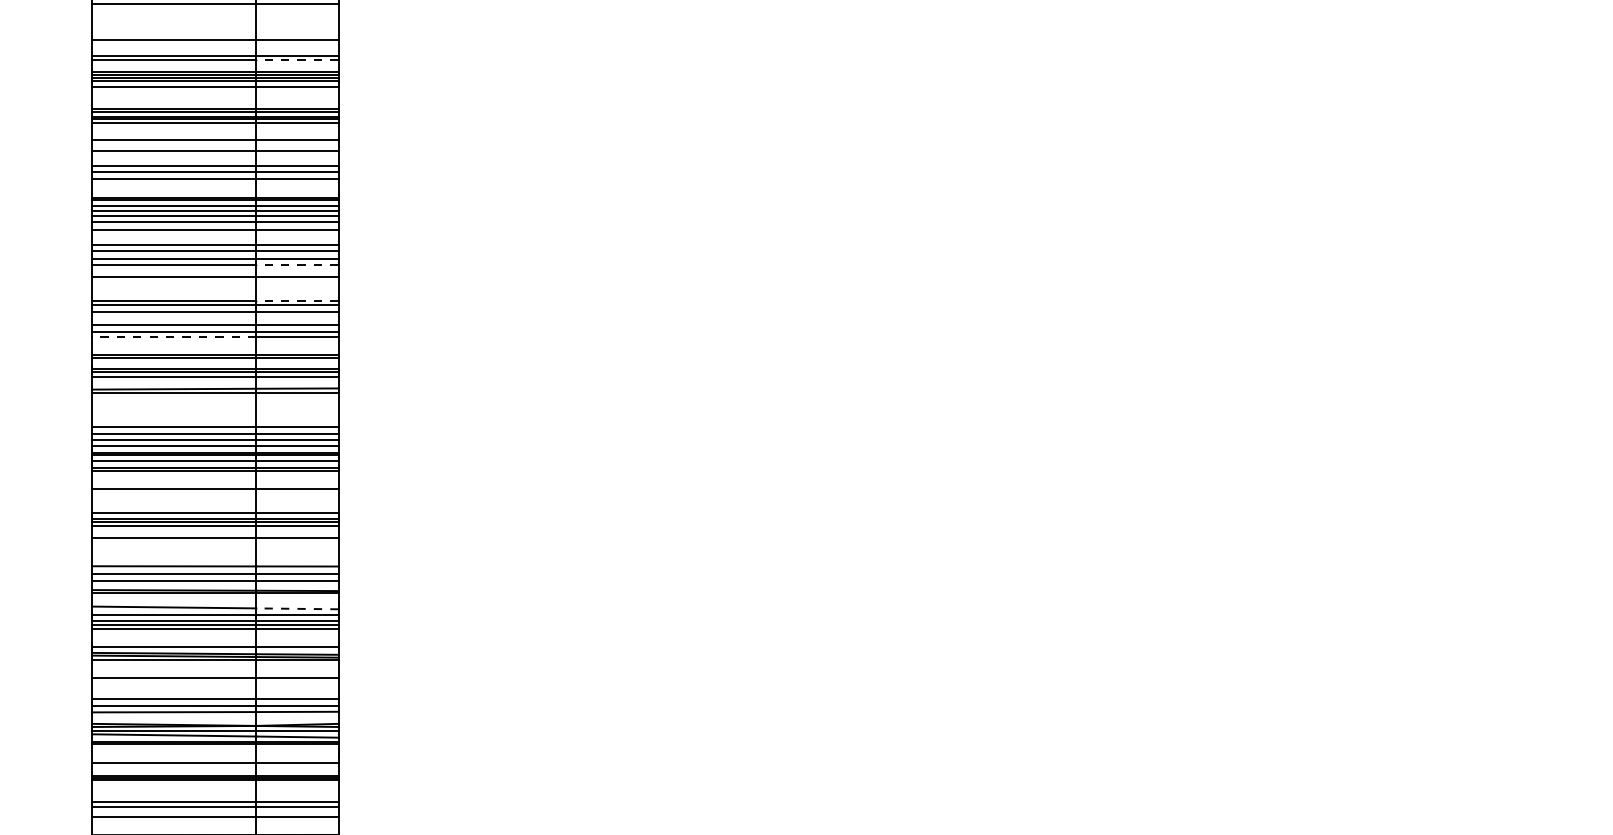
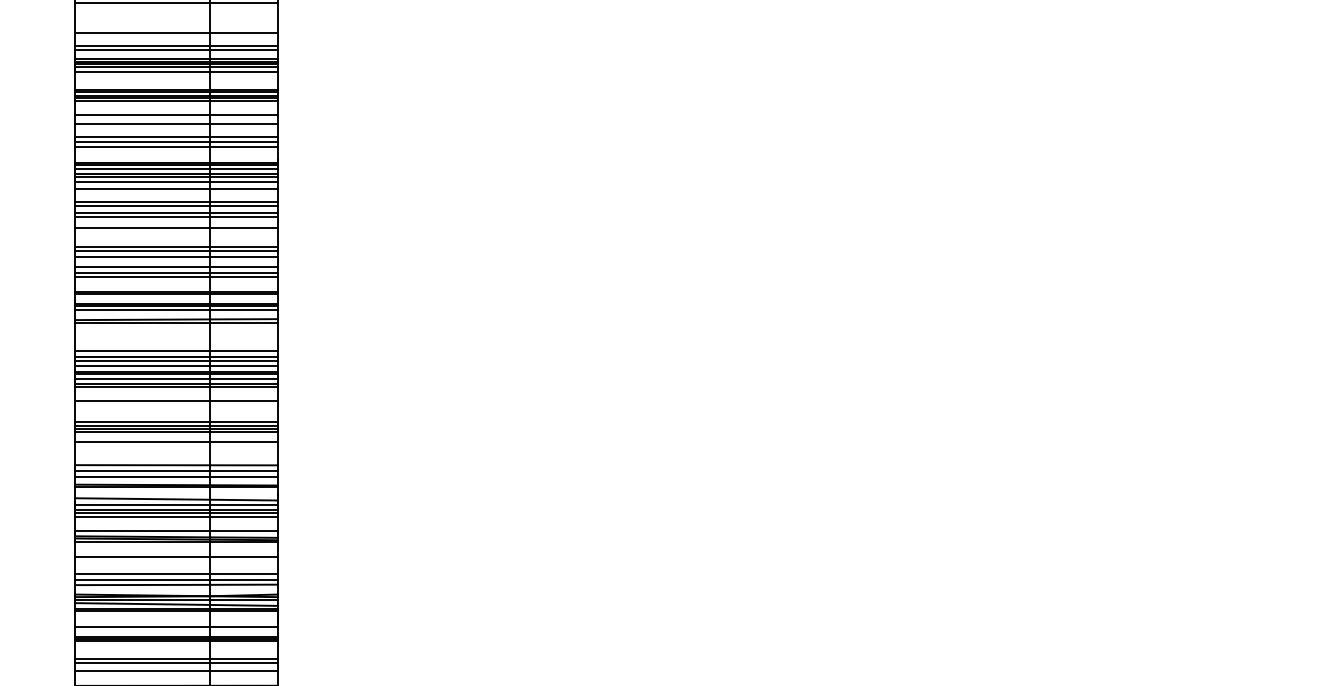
line: (296, 60) -> (243, 49), dashed -> solid
line: (296, 264) -> (243, 217), dashed -> solid
line: (296, 300) -> (243, 246), dashed -> solid
line: (173, 337) -> (142, 277), dashed -> solid
line: (296, 608) -> (243, 499), dashed -> solid

